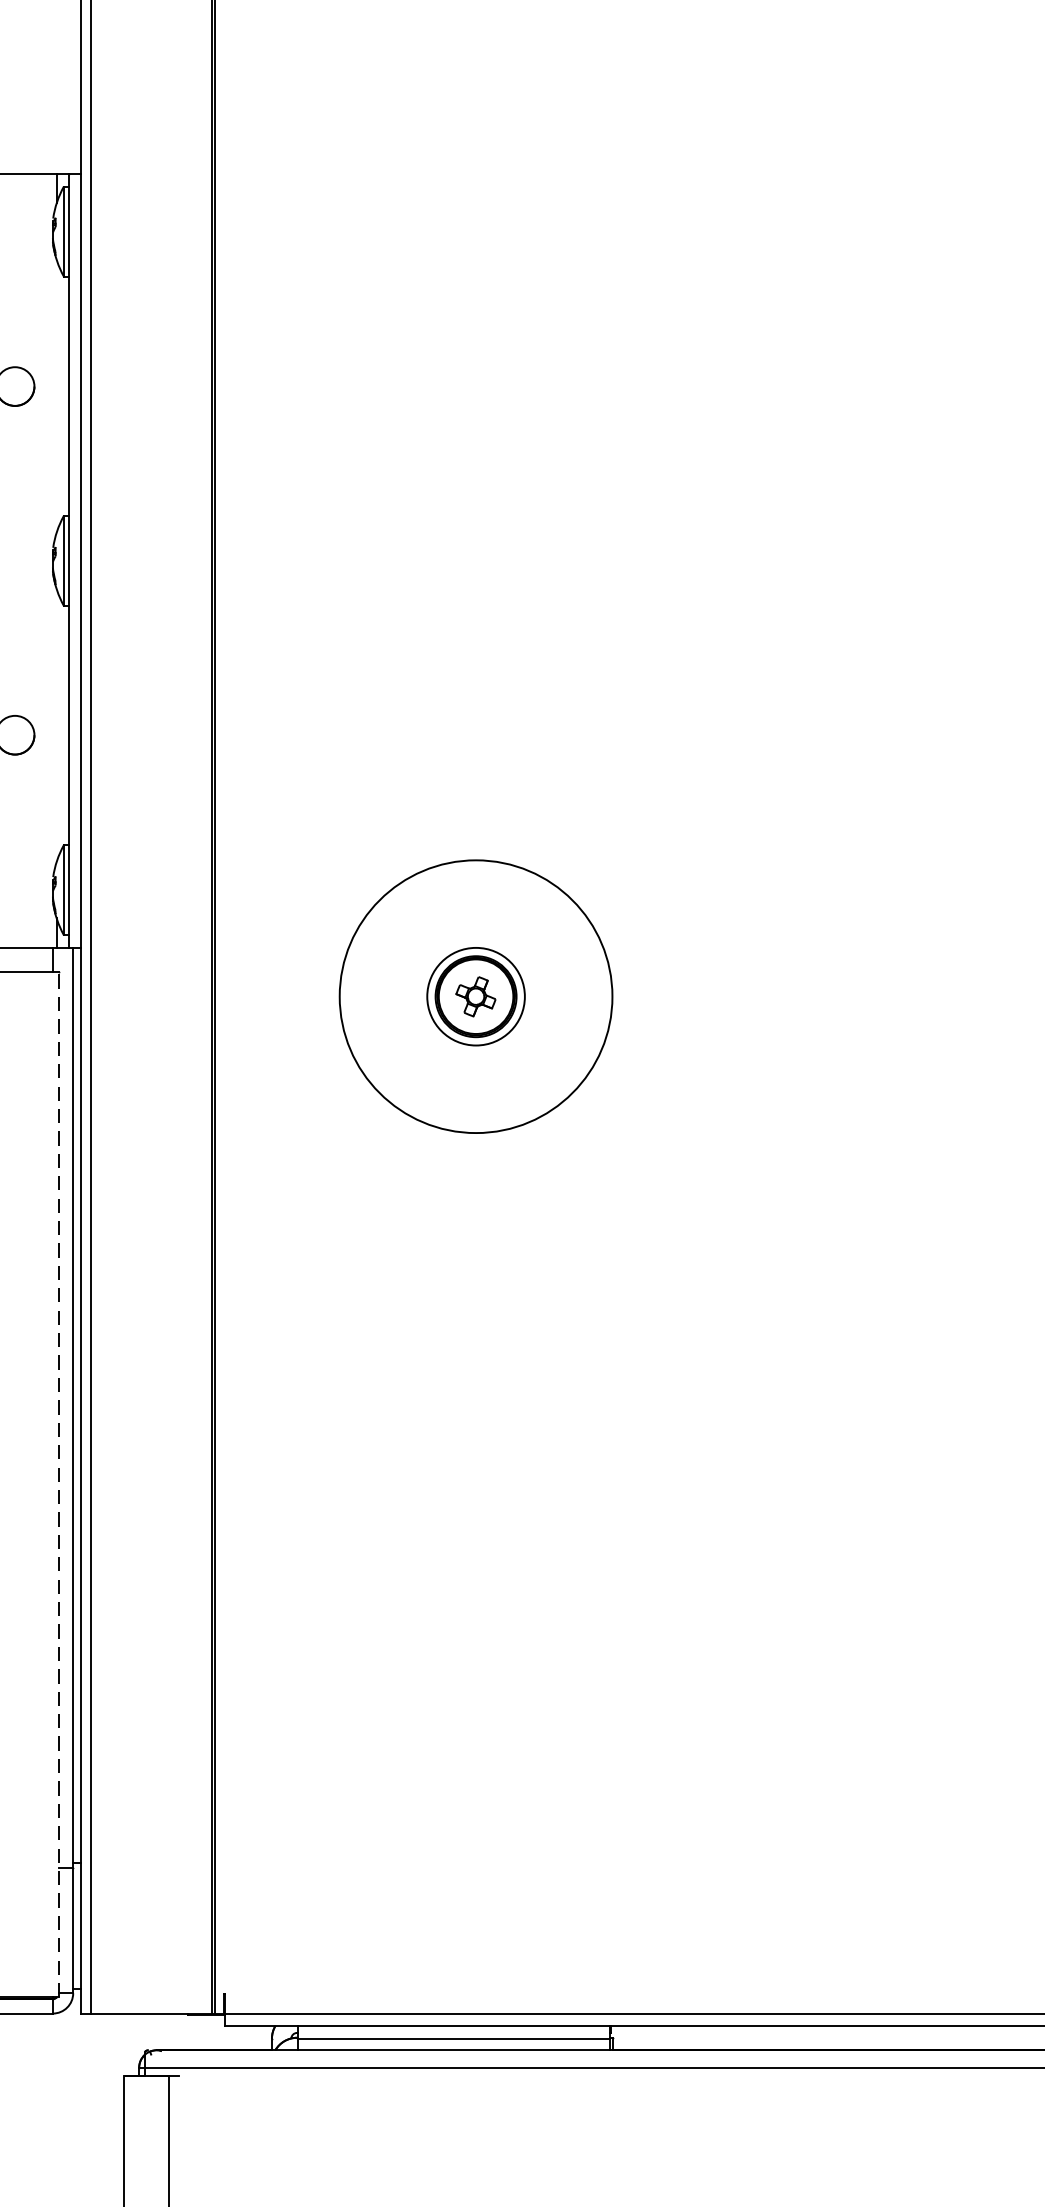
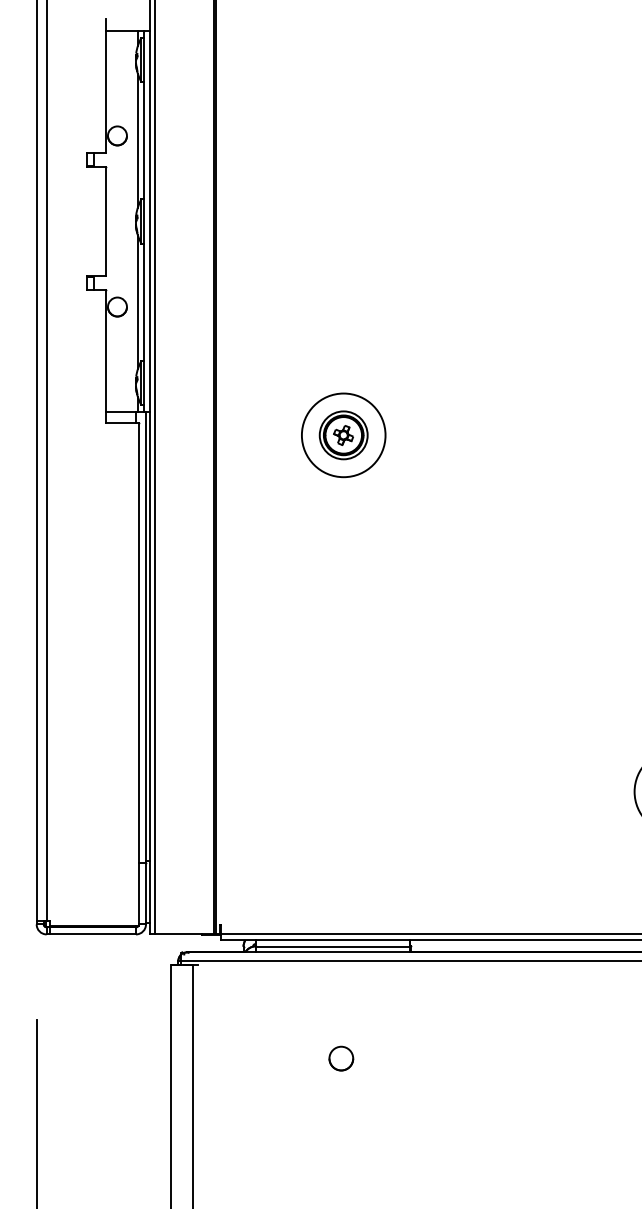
line: (55, 395) -> (137, 140), added
line: (55, 725) -> (137, 302), added
circle: (475, 996) -> (343, 435), size x0.62
line: (57, 1483) -> (138, 674), dashed -> solid

